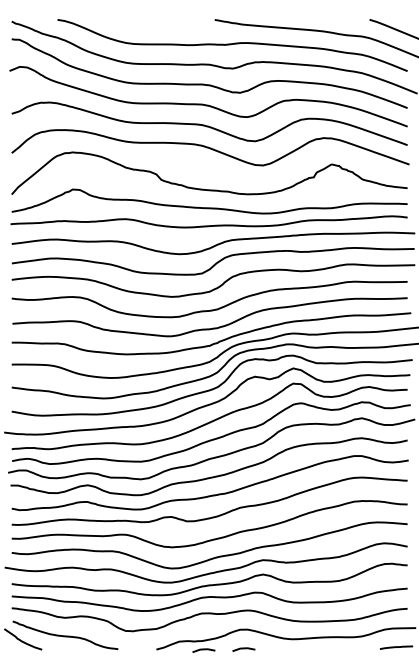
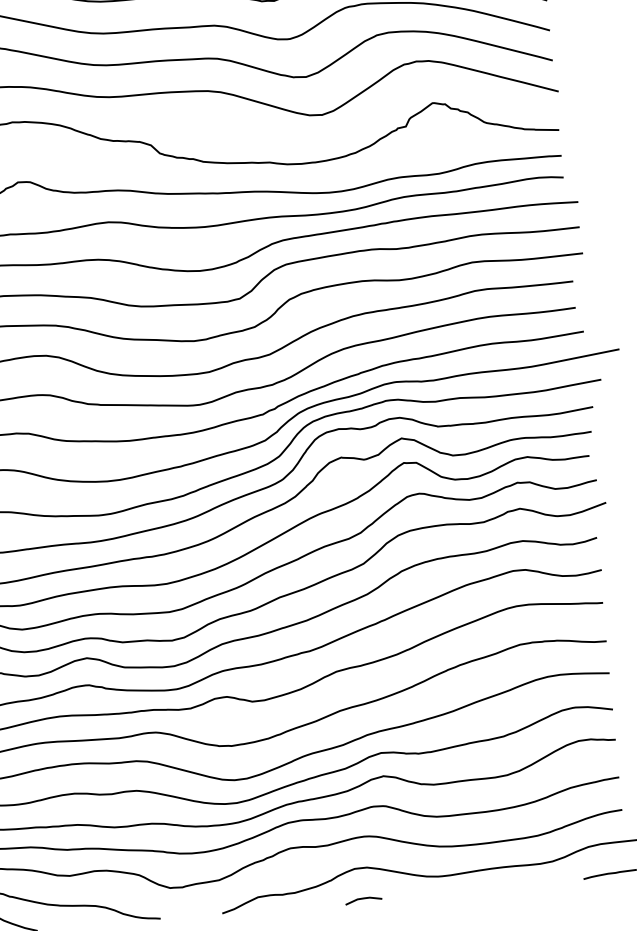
line: (203, 650) -> (298, 907), removed

